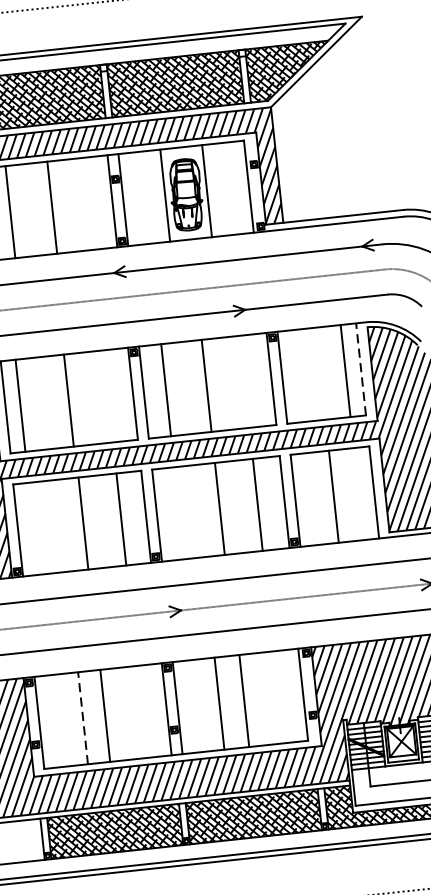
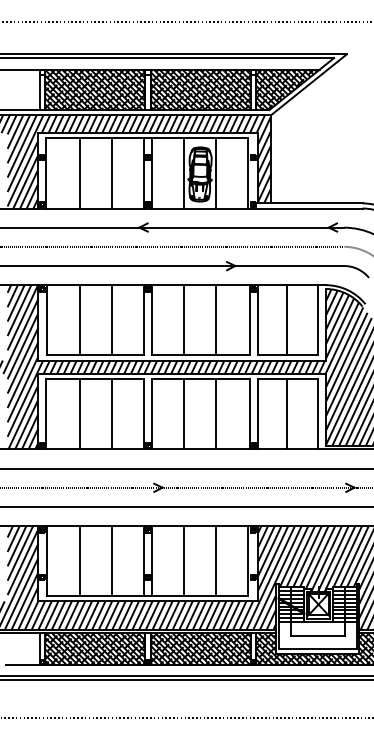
line: (51, 207) -> (111, 173), moved
line: (9, 212) -> (79, 173), moved
line: (360, 368) -> (317, 319), dashed -> solid
line: (346, 371) -> (287, 320), moved
line: (207, 386) -> (216, 320), moved
line: (166, 390) -> (184, 320), moved
line: (68, 400) -> (111, 320), moved
line: (19, 406) -> (79, 320), moved
line: (258, 505) -> (216, 414), moved
line: (220, 509) -> (184, 414), moved
line: (120, 519) -> (111, 414), moved
line: (82, 523) -> (79, 414), moved
line: (244, 701) -> (216, 561), moved
line: (104, 716) -> (111, 561), moved
line: (82, 717) -> (79, 560), dashed -> solid

